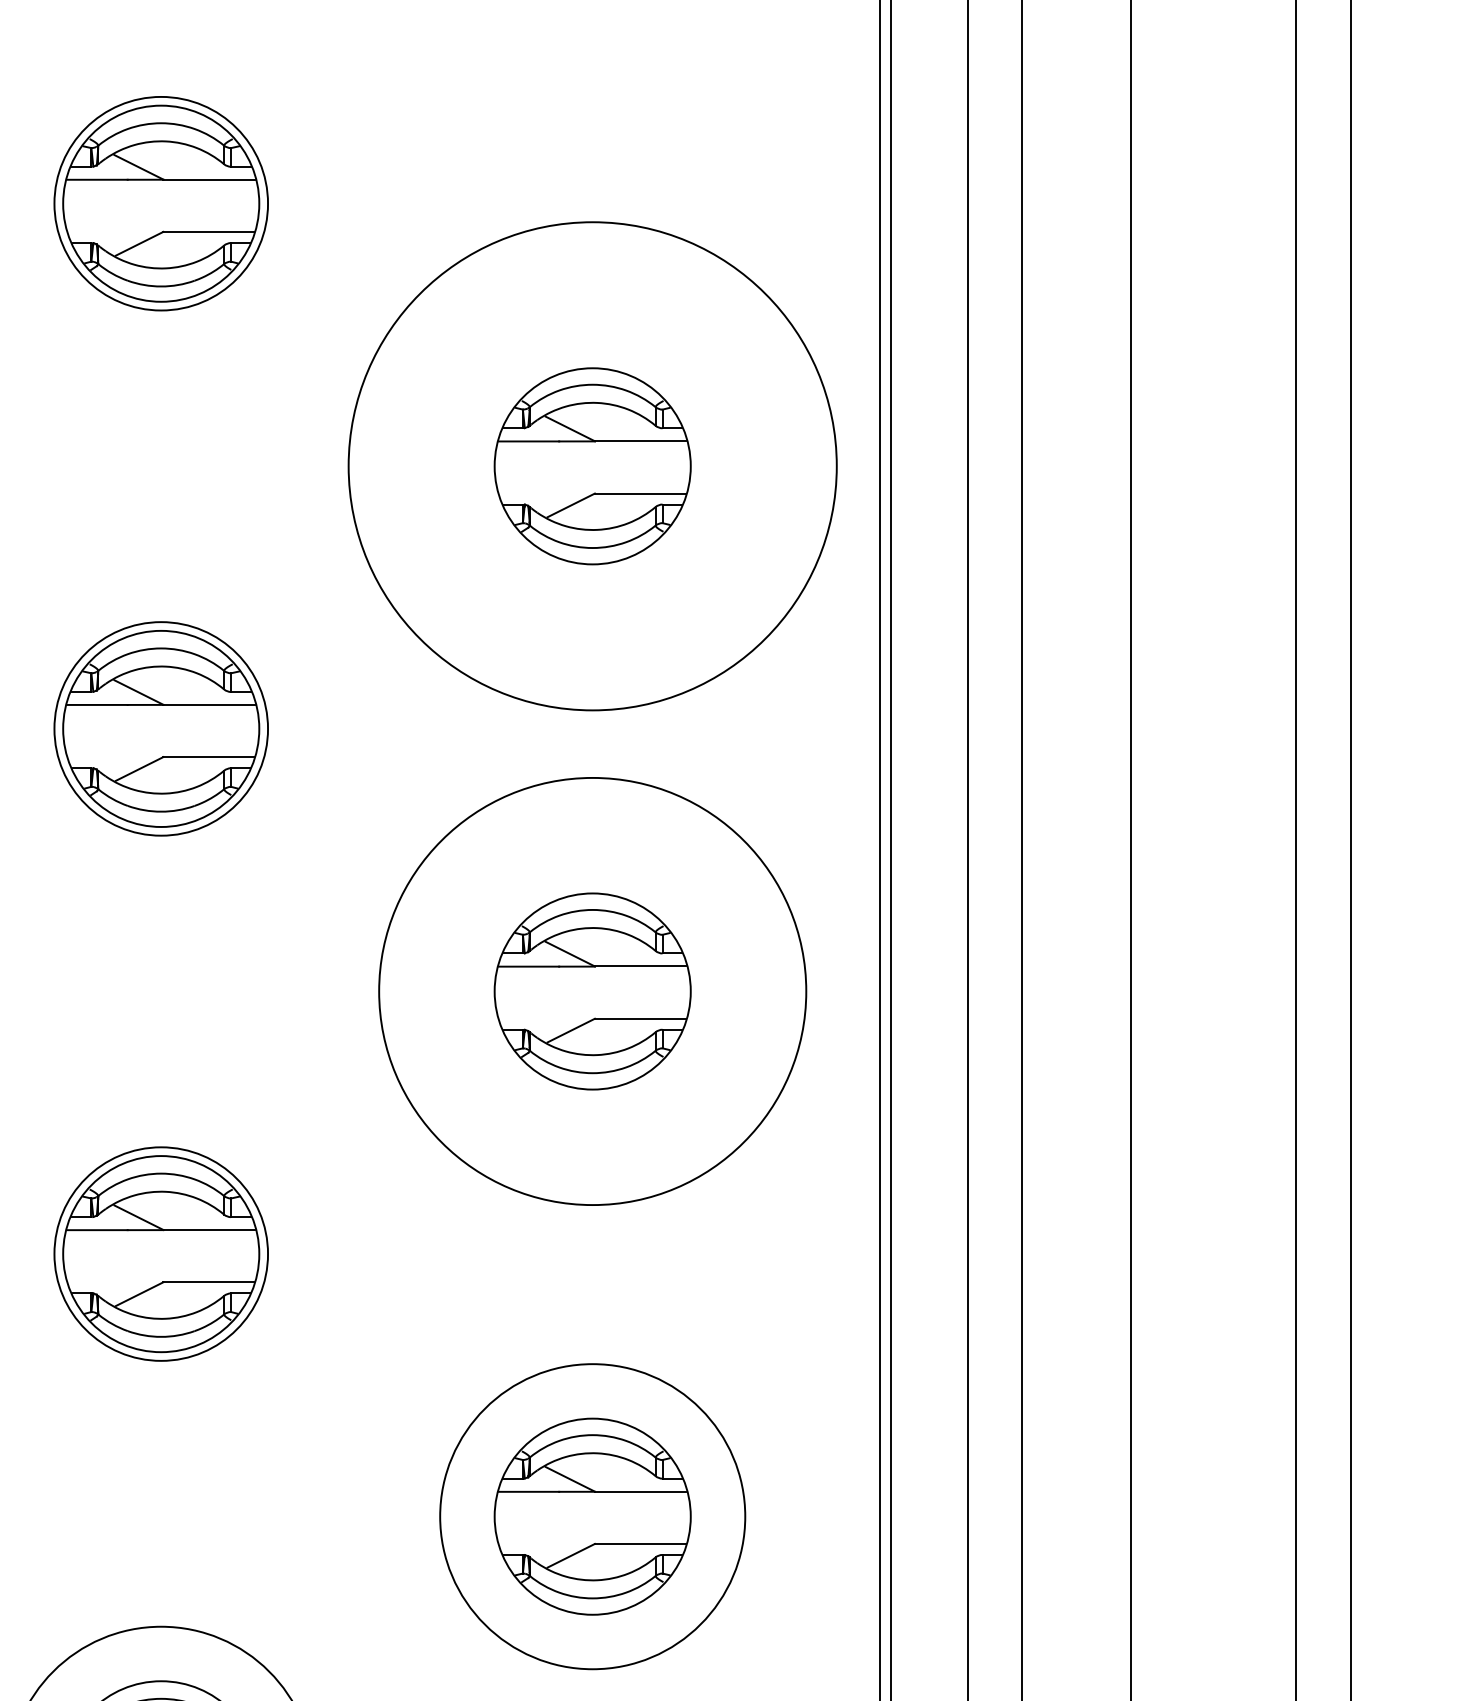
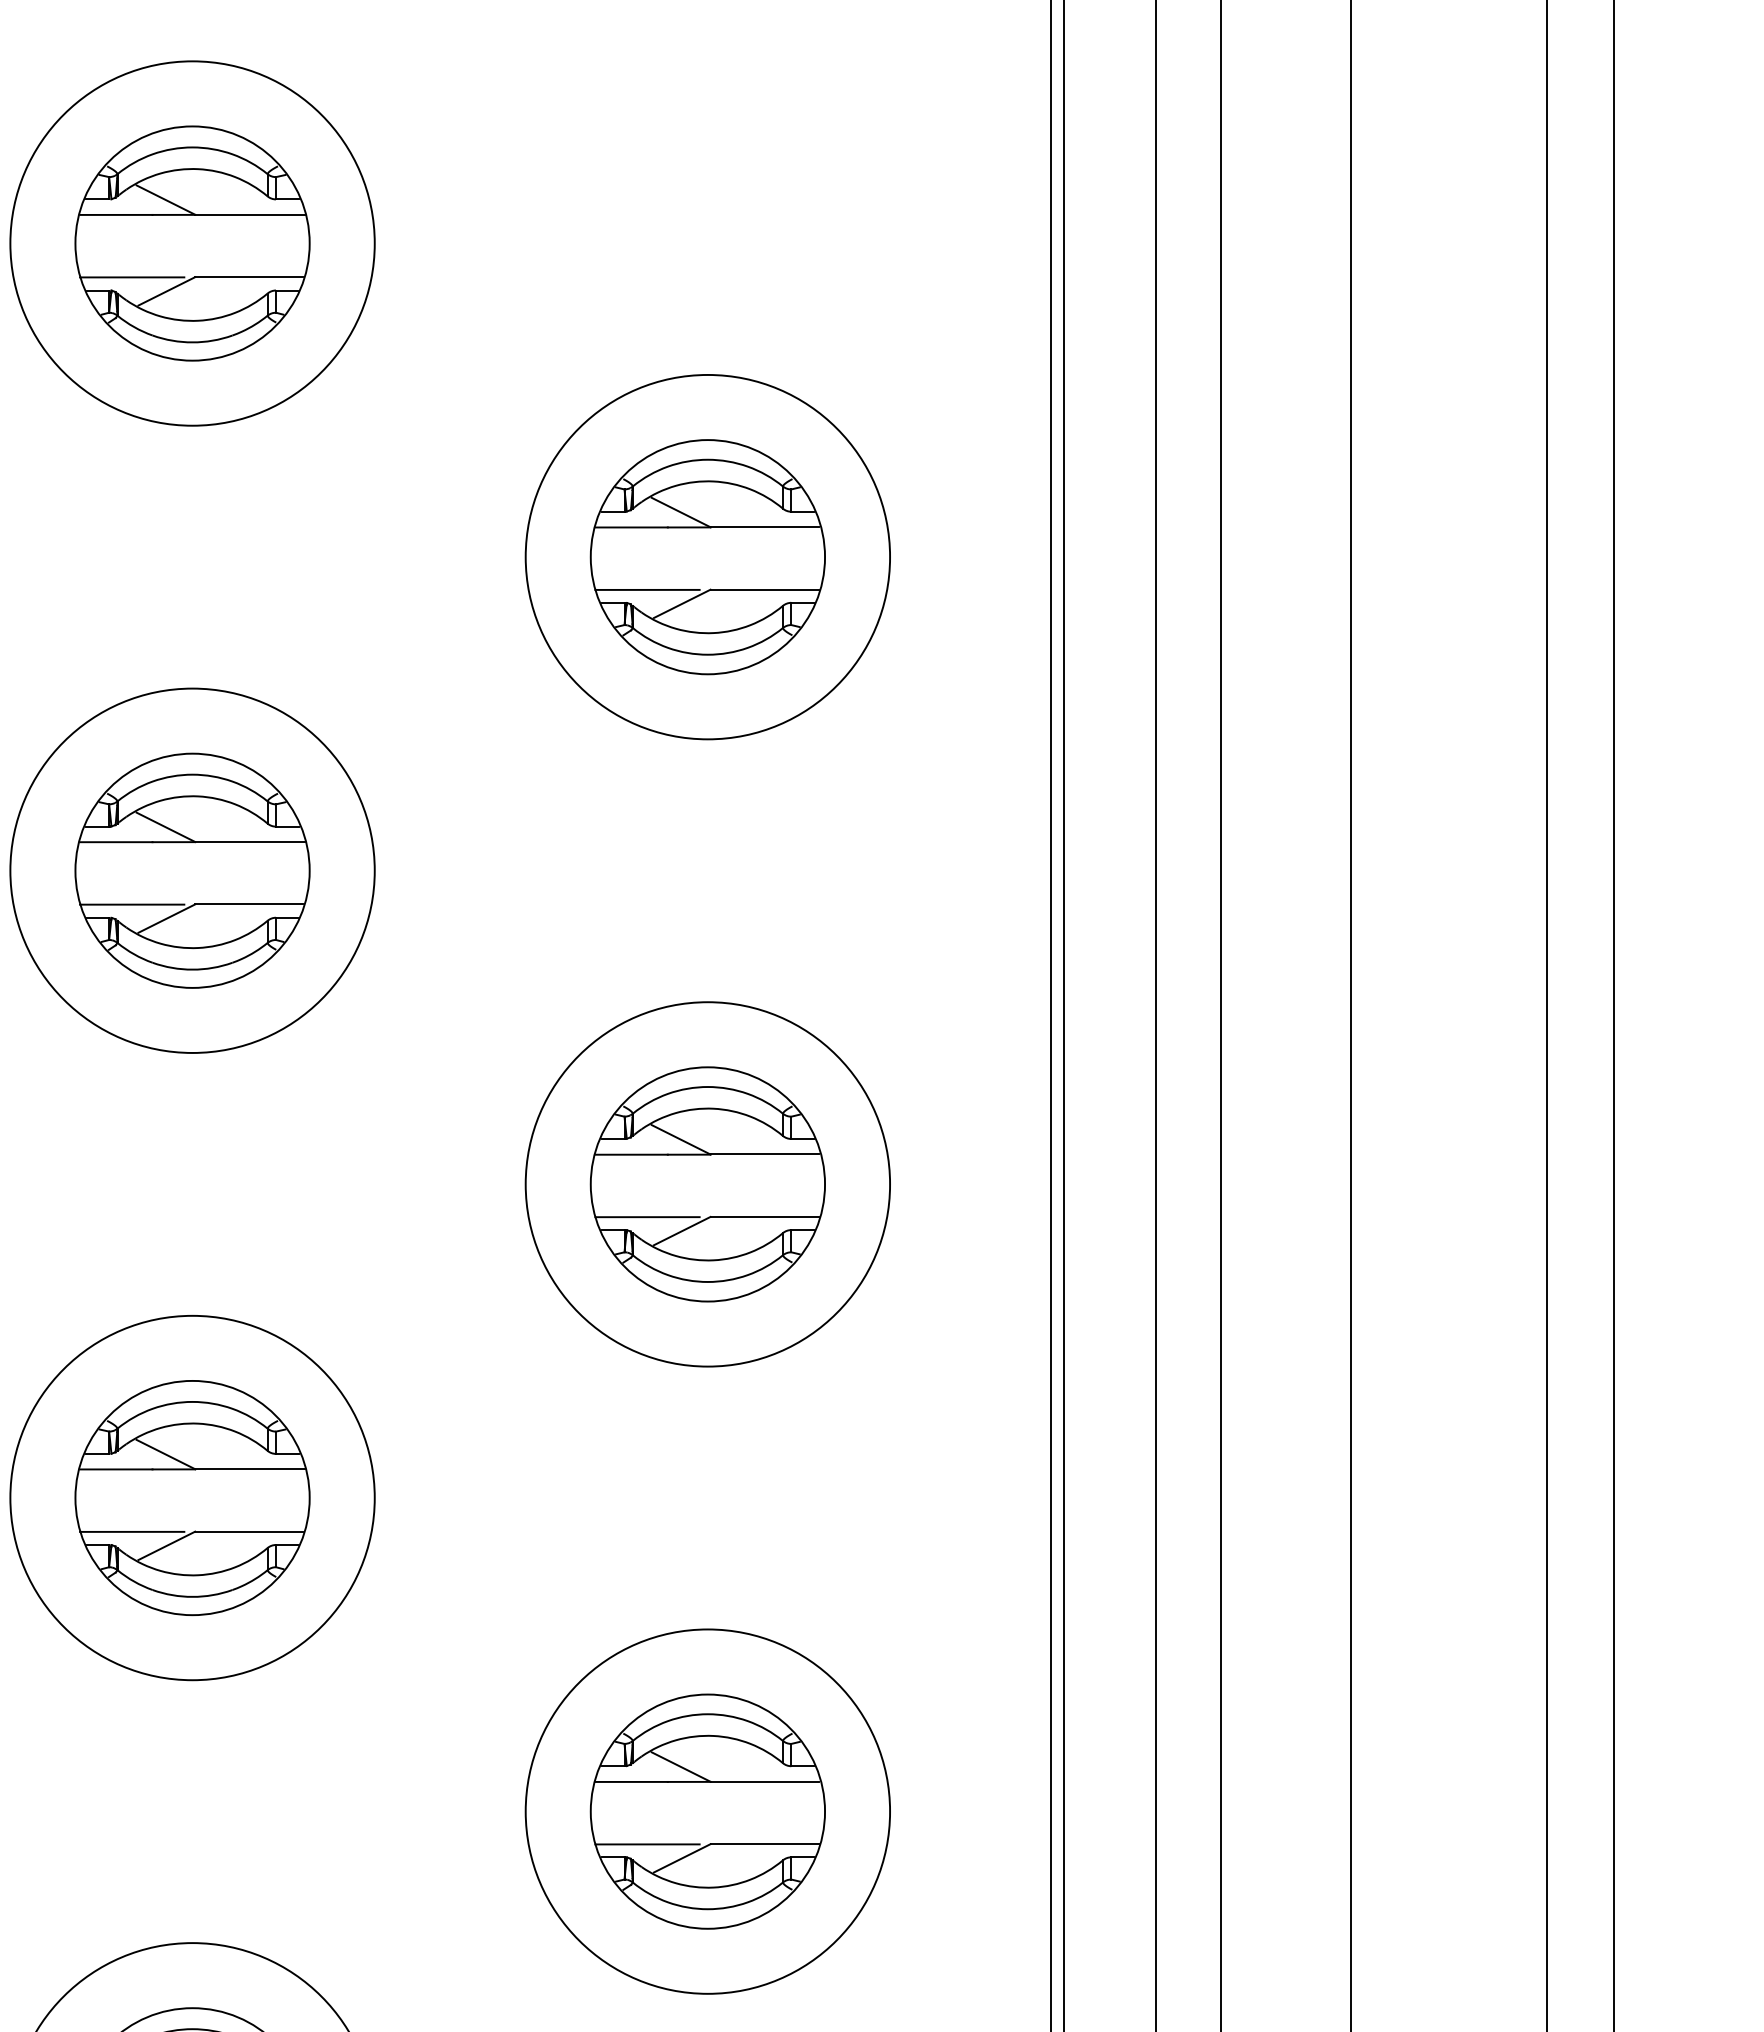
circle: (161, 203) -> (192, 243), size x1.43
line: (110, 232) -> (132, 277), added
circle: (592, 465) -> (707, 556), size x0.62
line: (542, 493) -> (647, 589), added
circle: (161, 728) -> (192, 870), size x1.43
line: (110, 757) -> (132, 904), added
circle: (592, 991) -> (707, 1184), size x0.71
line: (542, 1019) -> (647, 1217), added
circle: (161, 1253) -> (192, 1497), size x1.43
line: (110, 1282) -> (132, 1531), added
line: (542, 1544) -> (647, 1844), added

